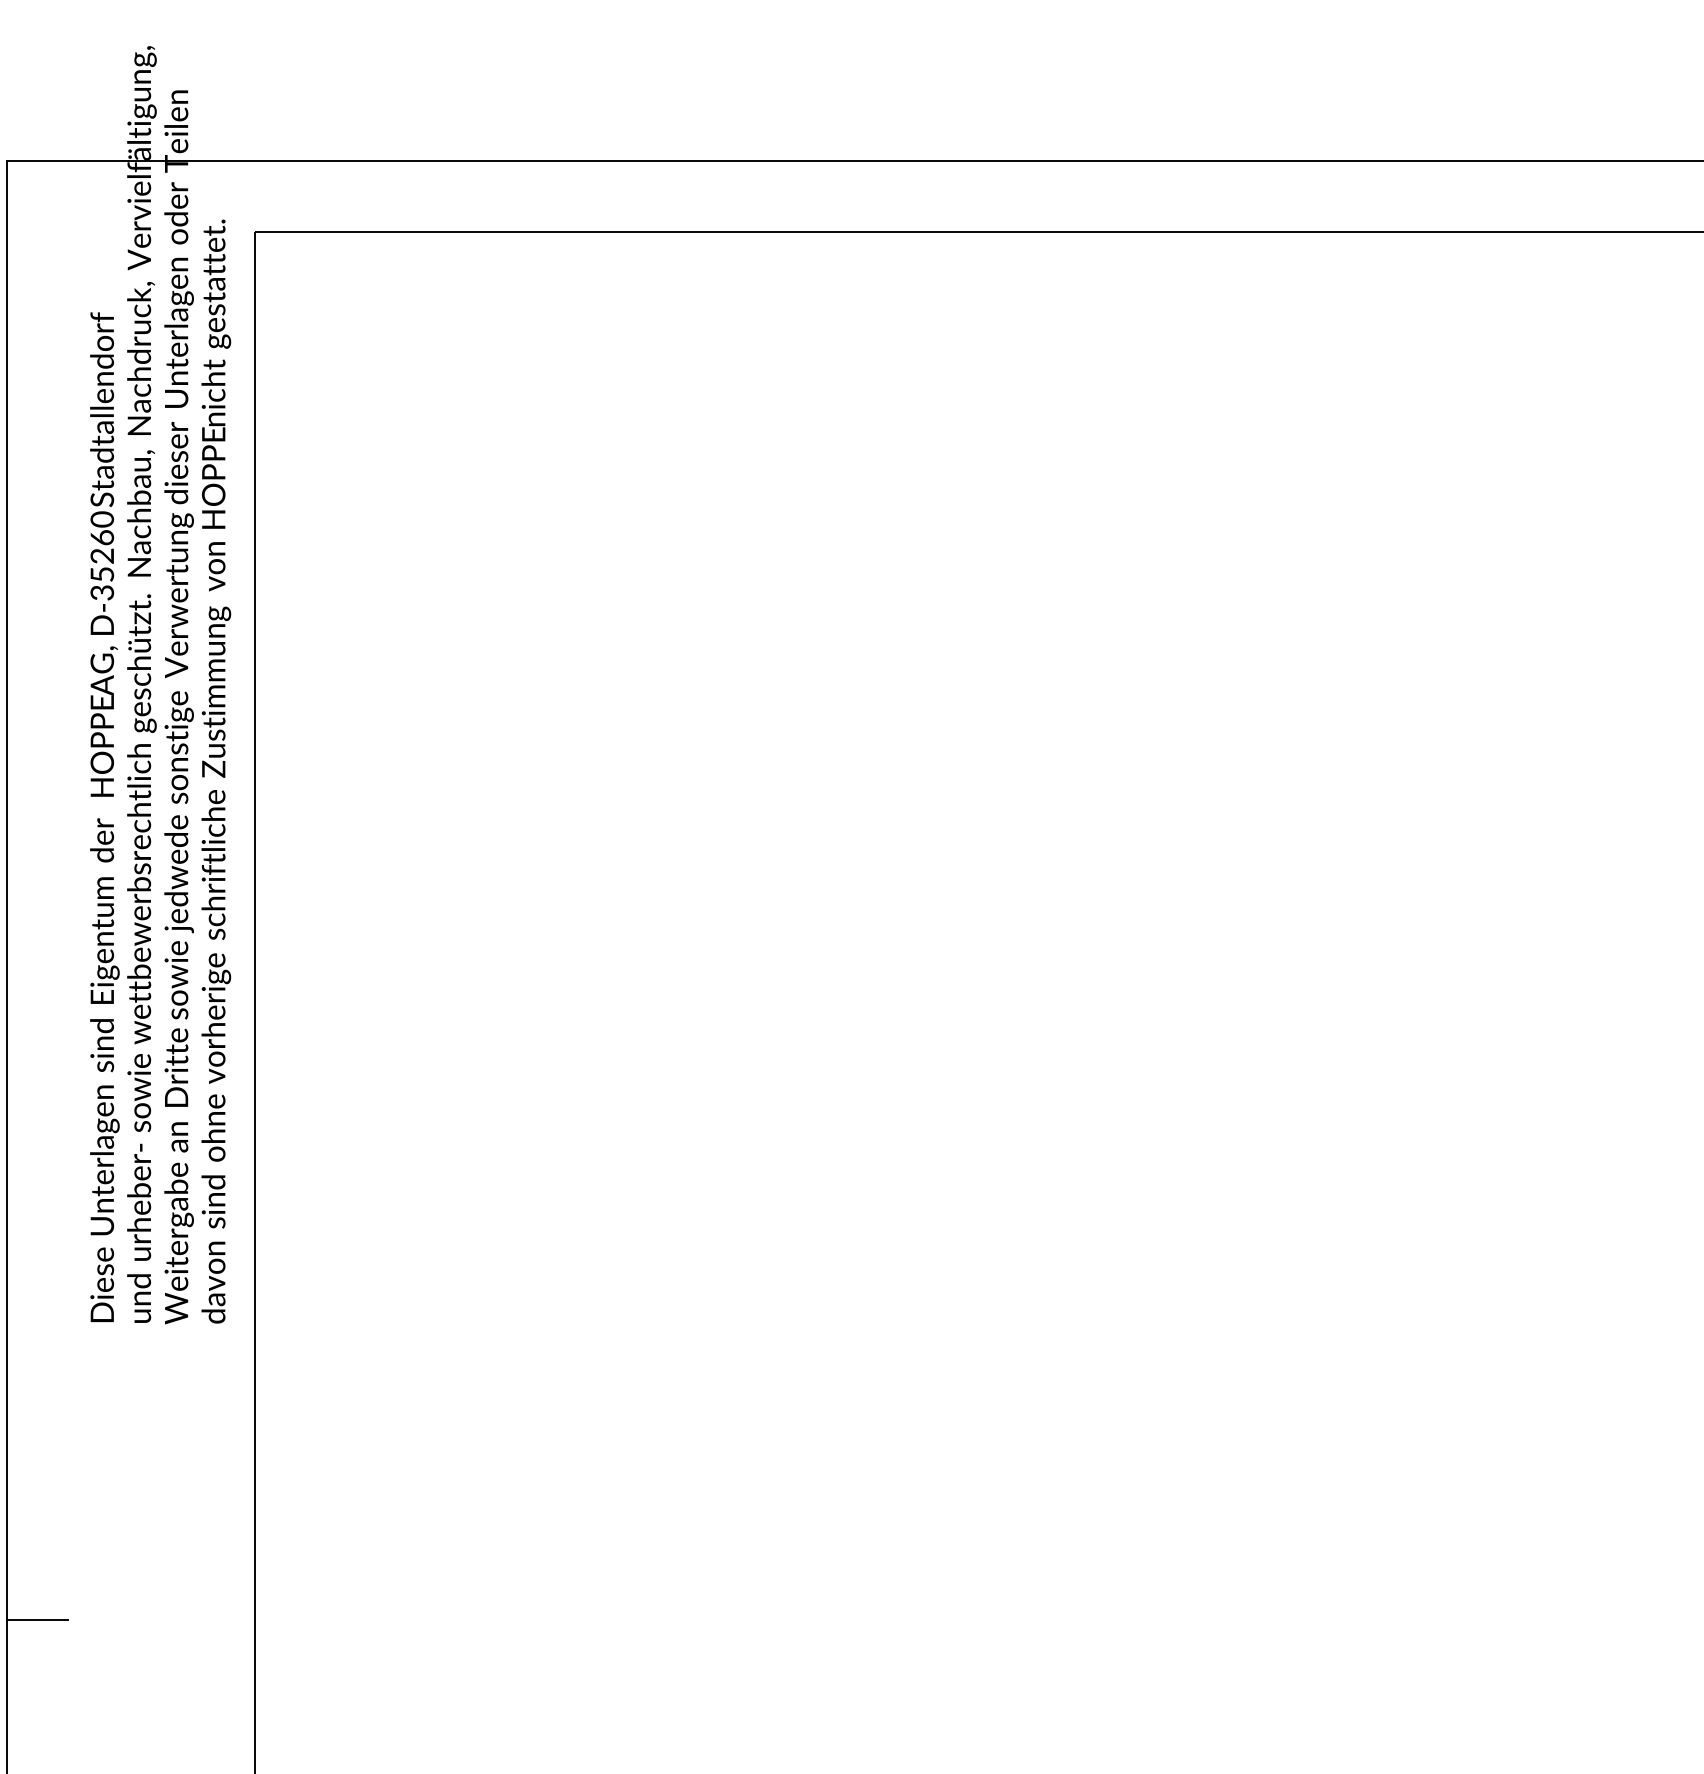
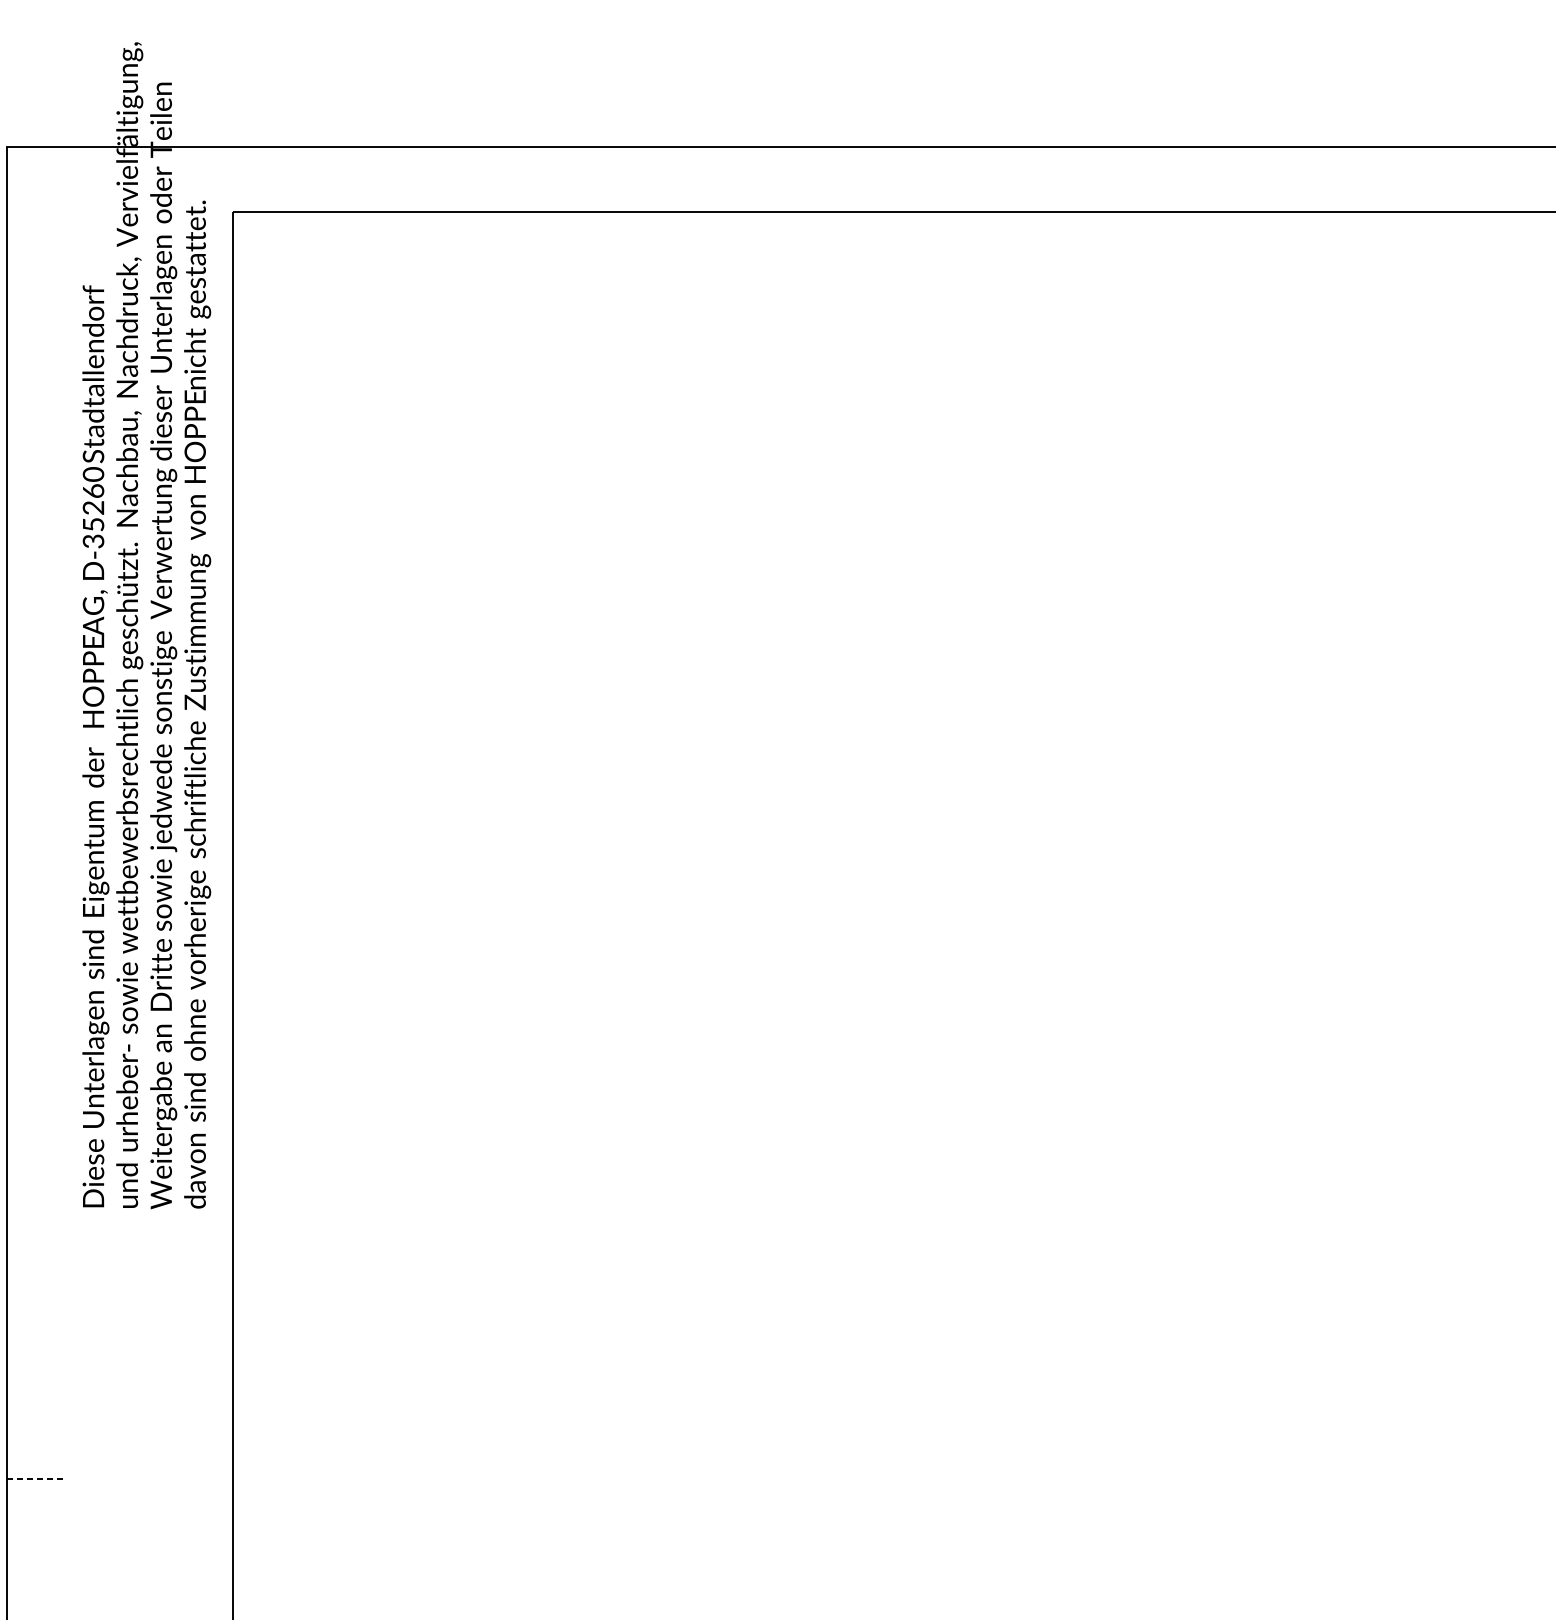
line: (38, 1619) -> (35, 1478), solid -> dashed

